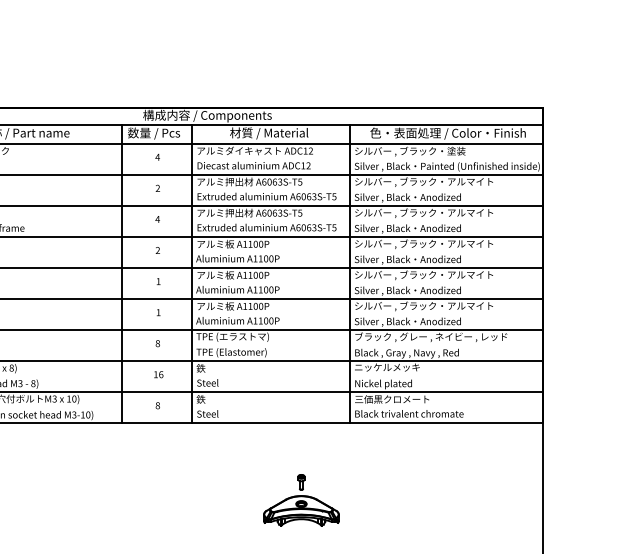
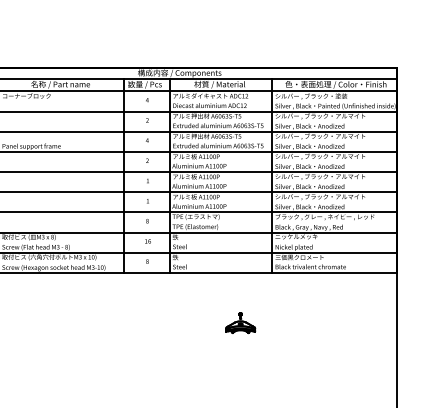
part: (301, 499) -> (240, 322), size x0.6

